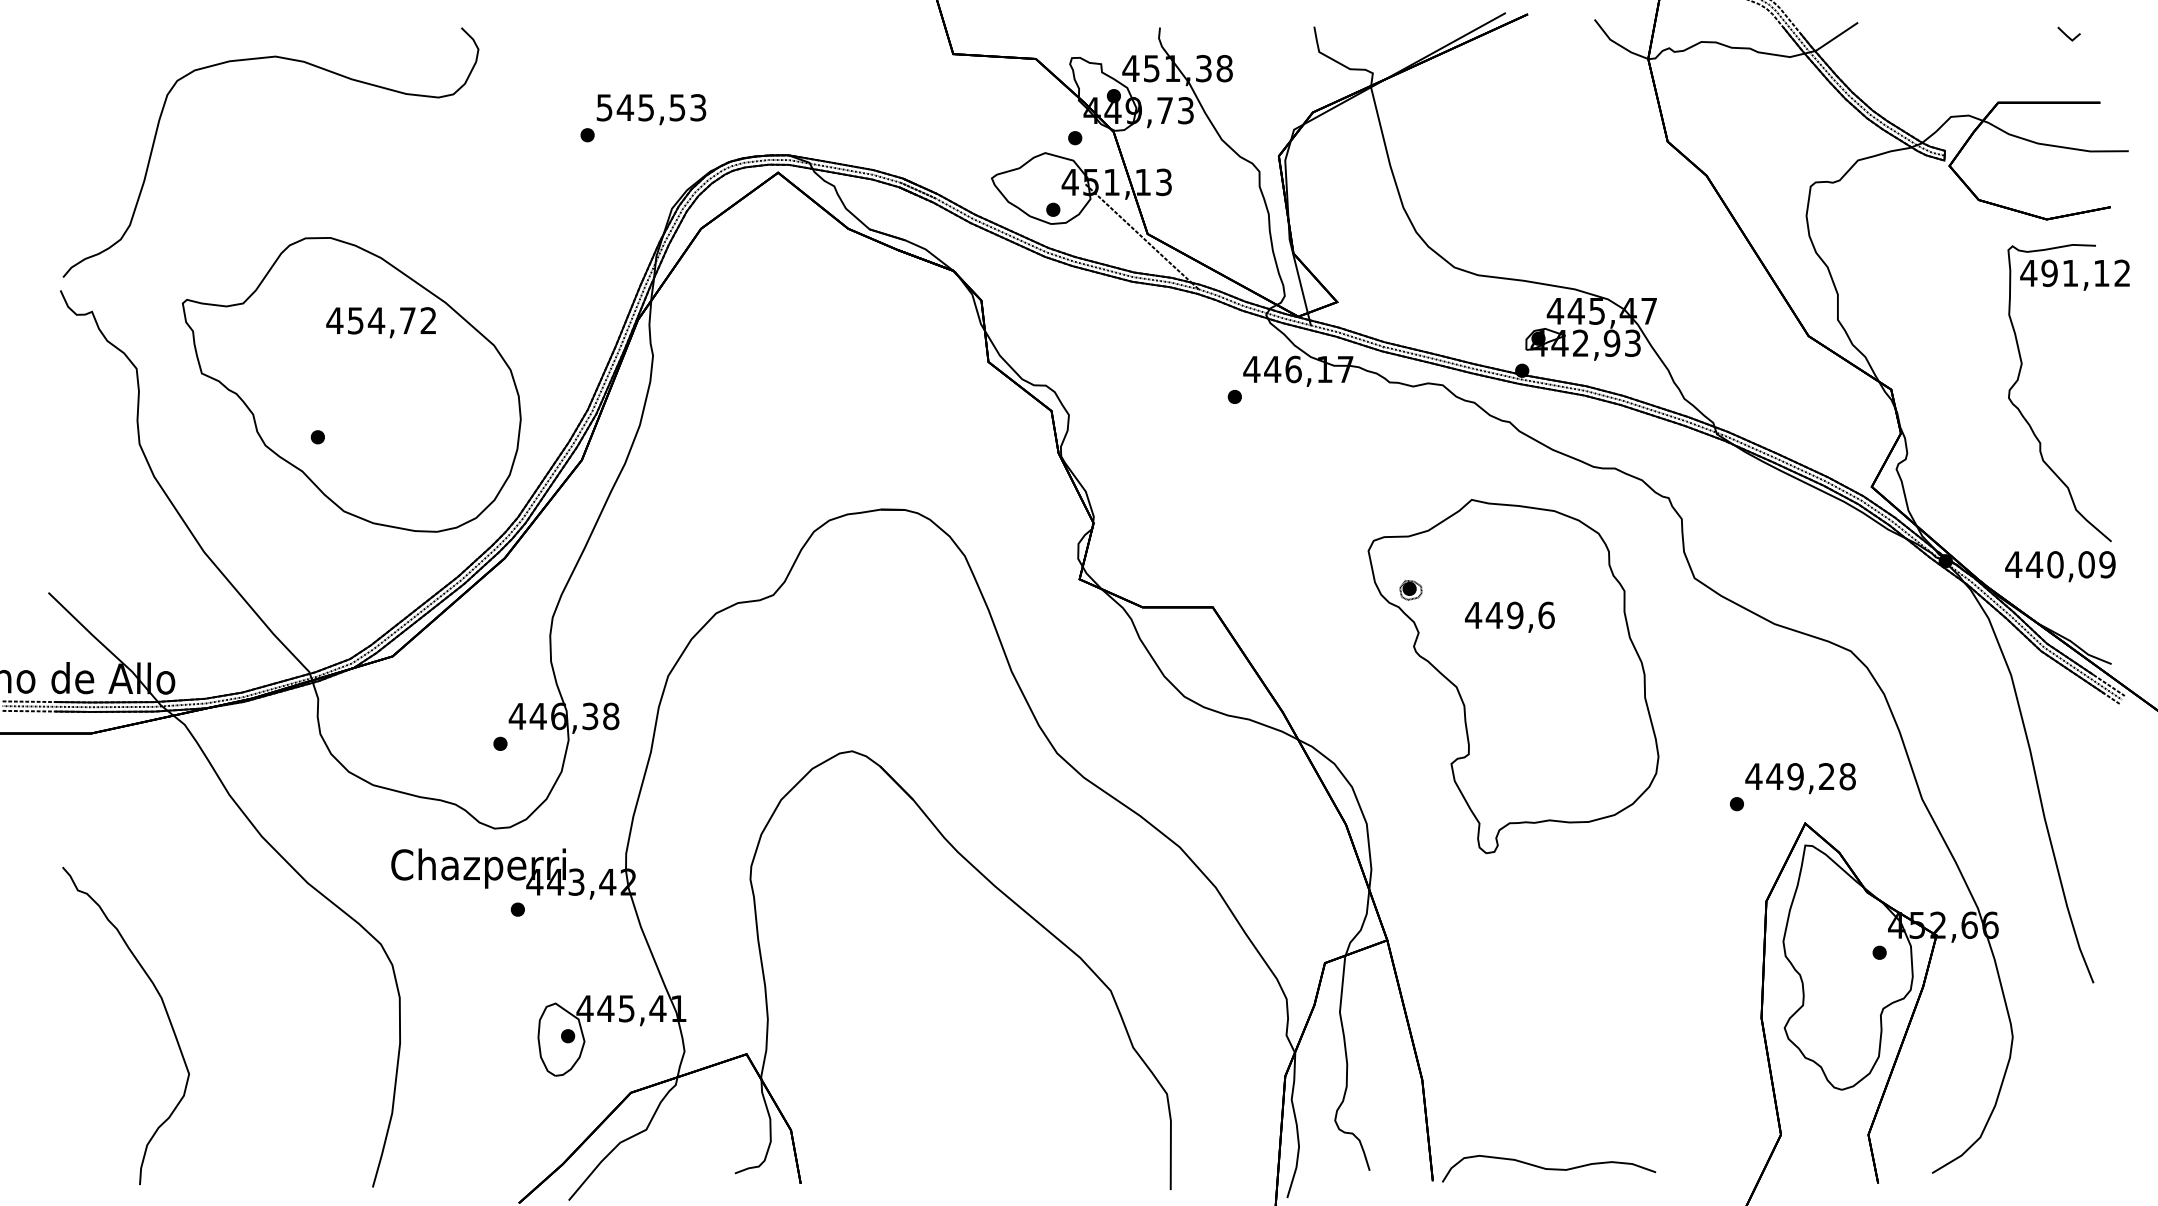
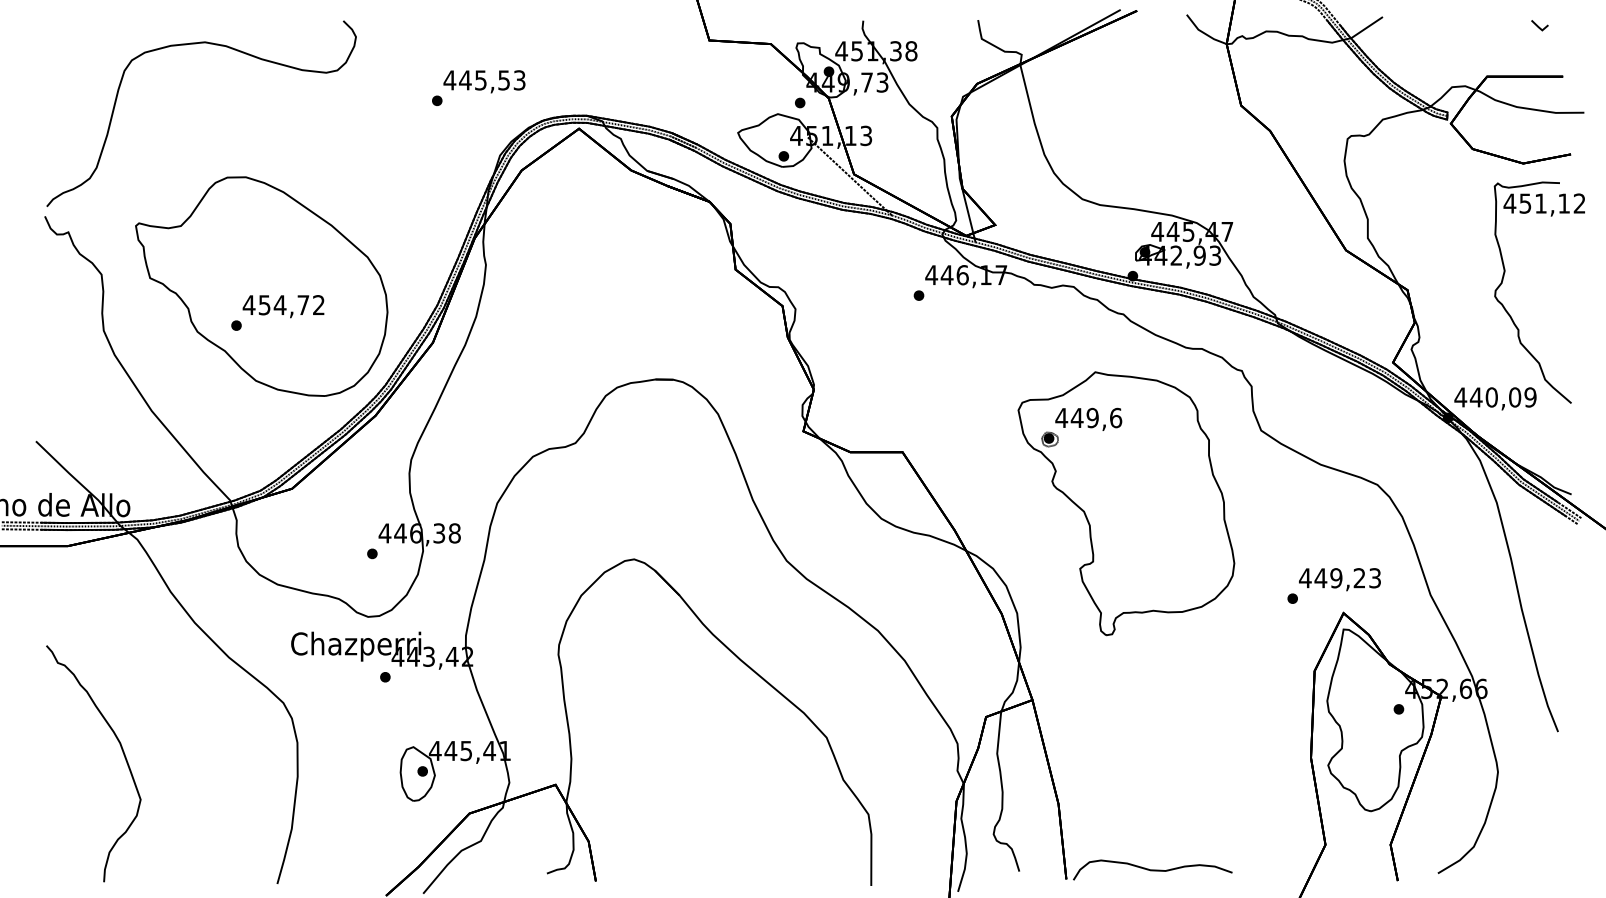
text: (604, 107) -> (449, 80), 545,53 -> 445,53
text: (2049, 272) -> (1525, 203), 491,12 -> 451,12
text: (380, 322) -> (283, 306), moved
text: (2060, 566) -> (1495, 398), moved
text: (1509, 616) -> (1088, 418), moved
text: (1847, 776) -> (1374, 578), 449,28 -> 449,23

